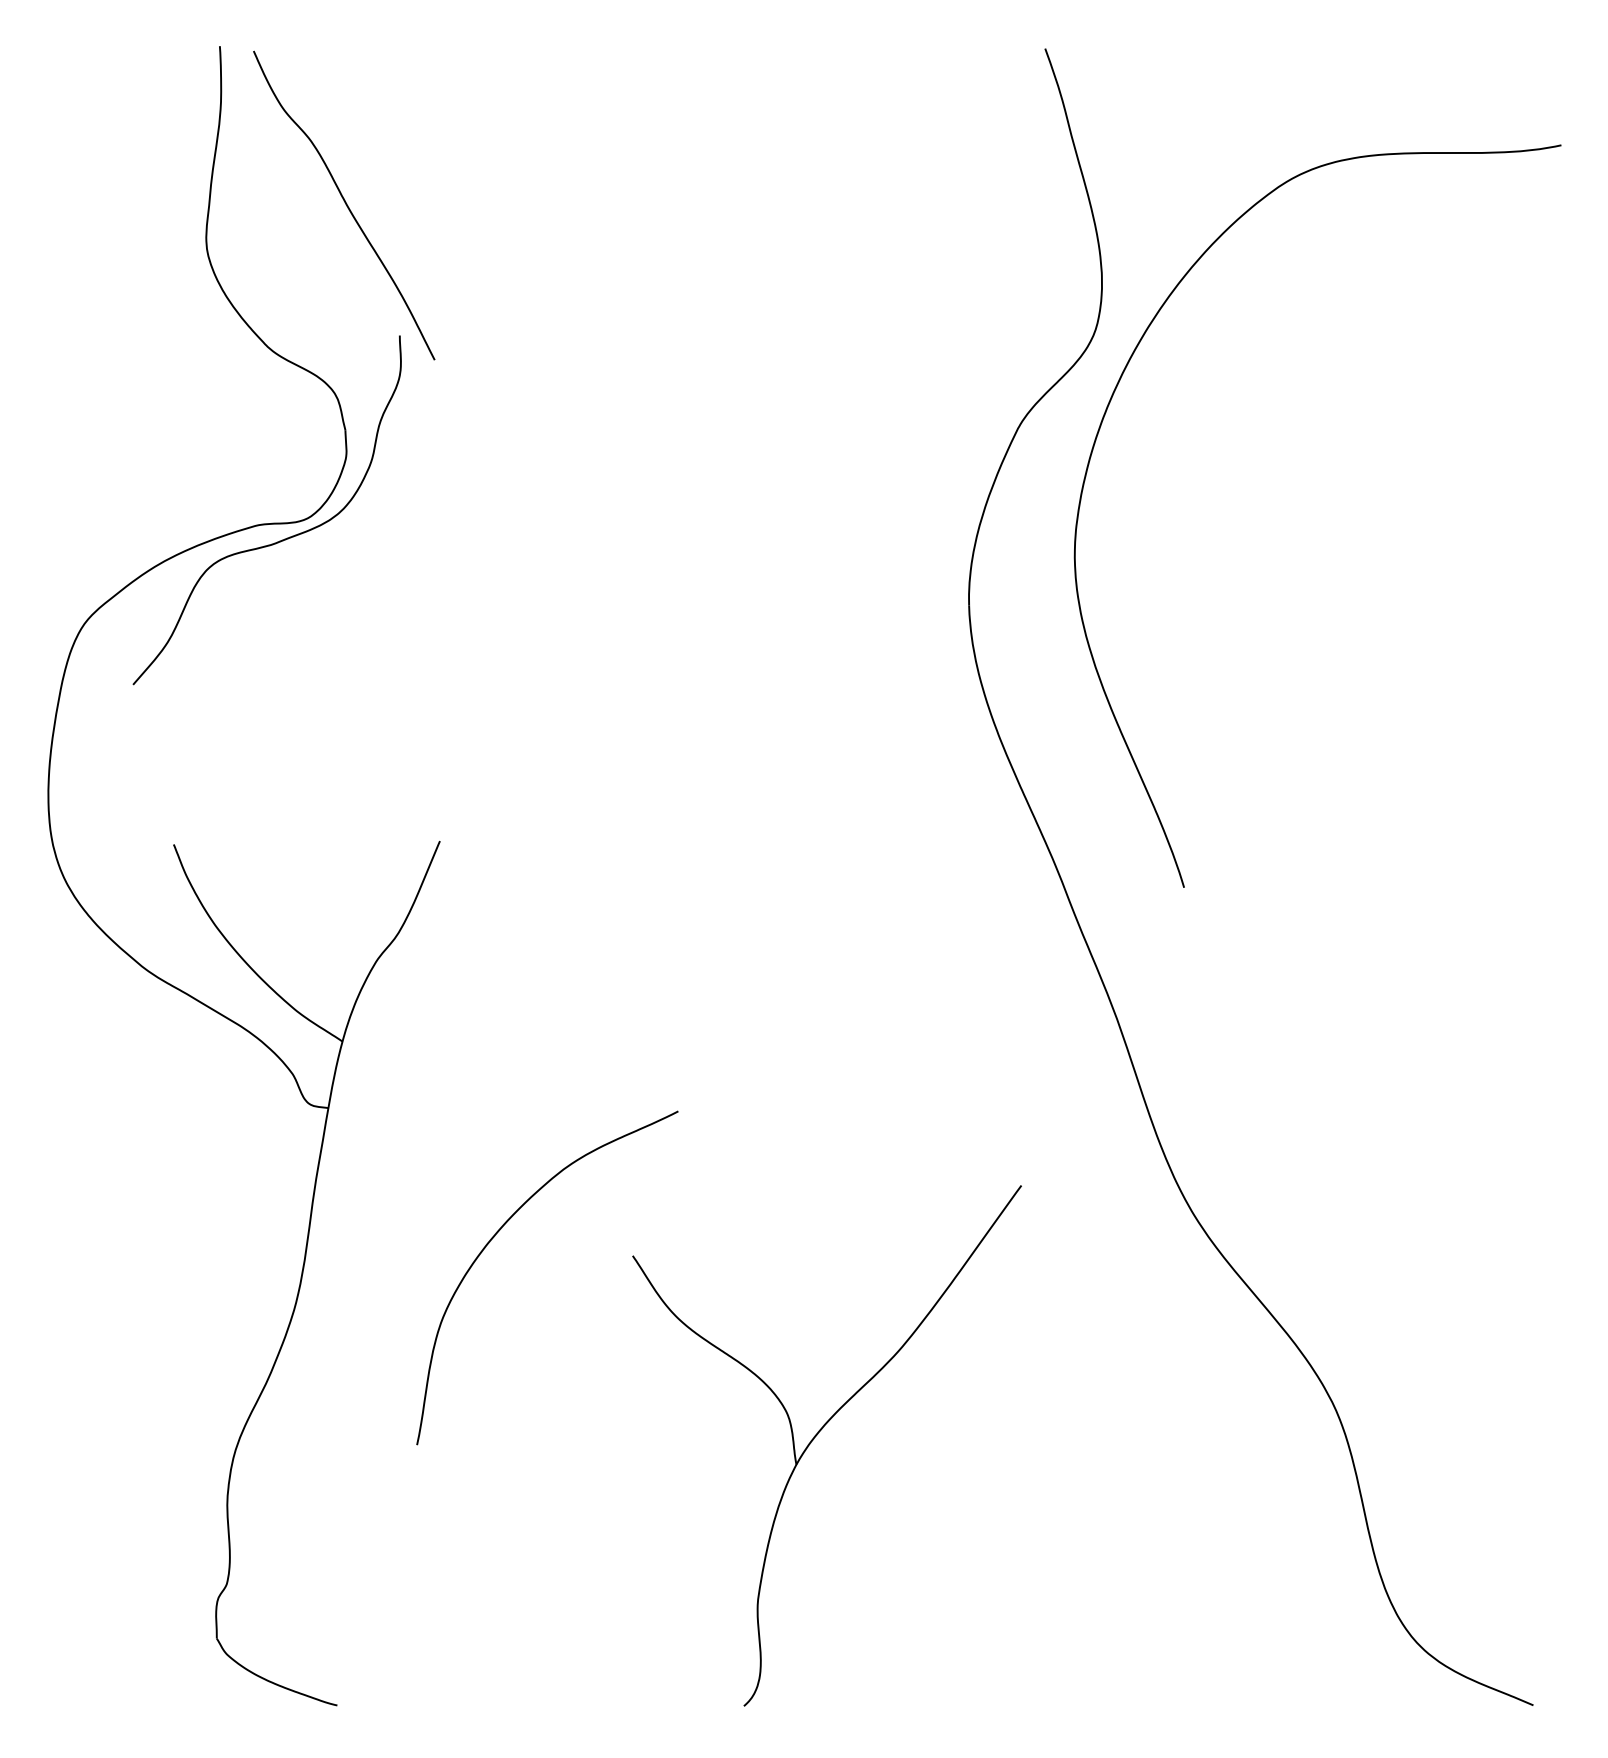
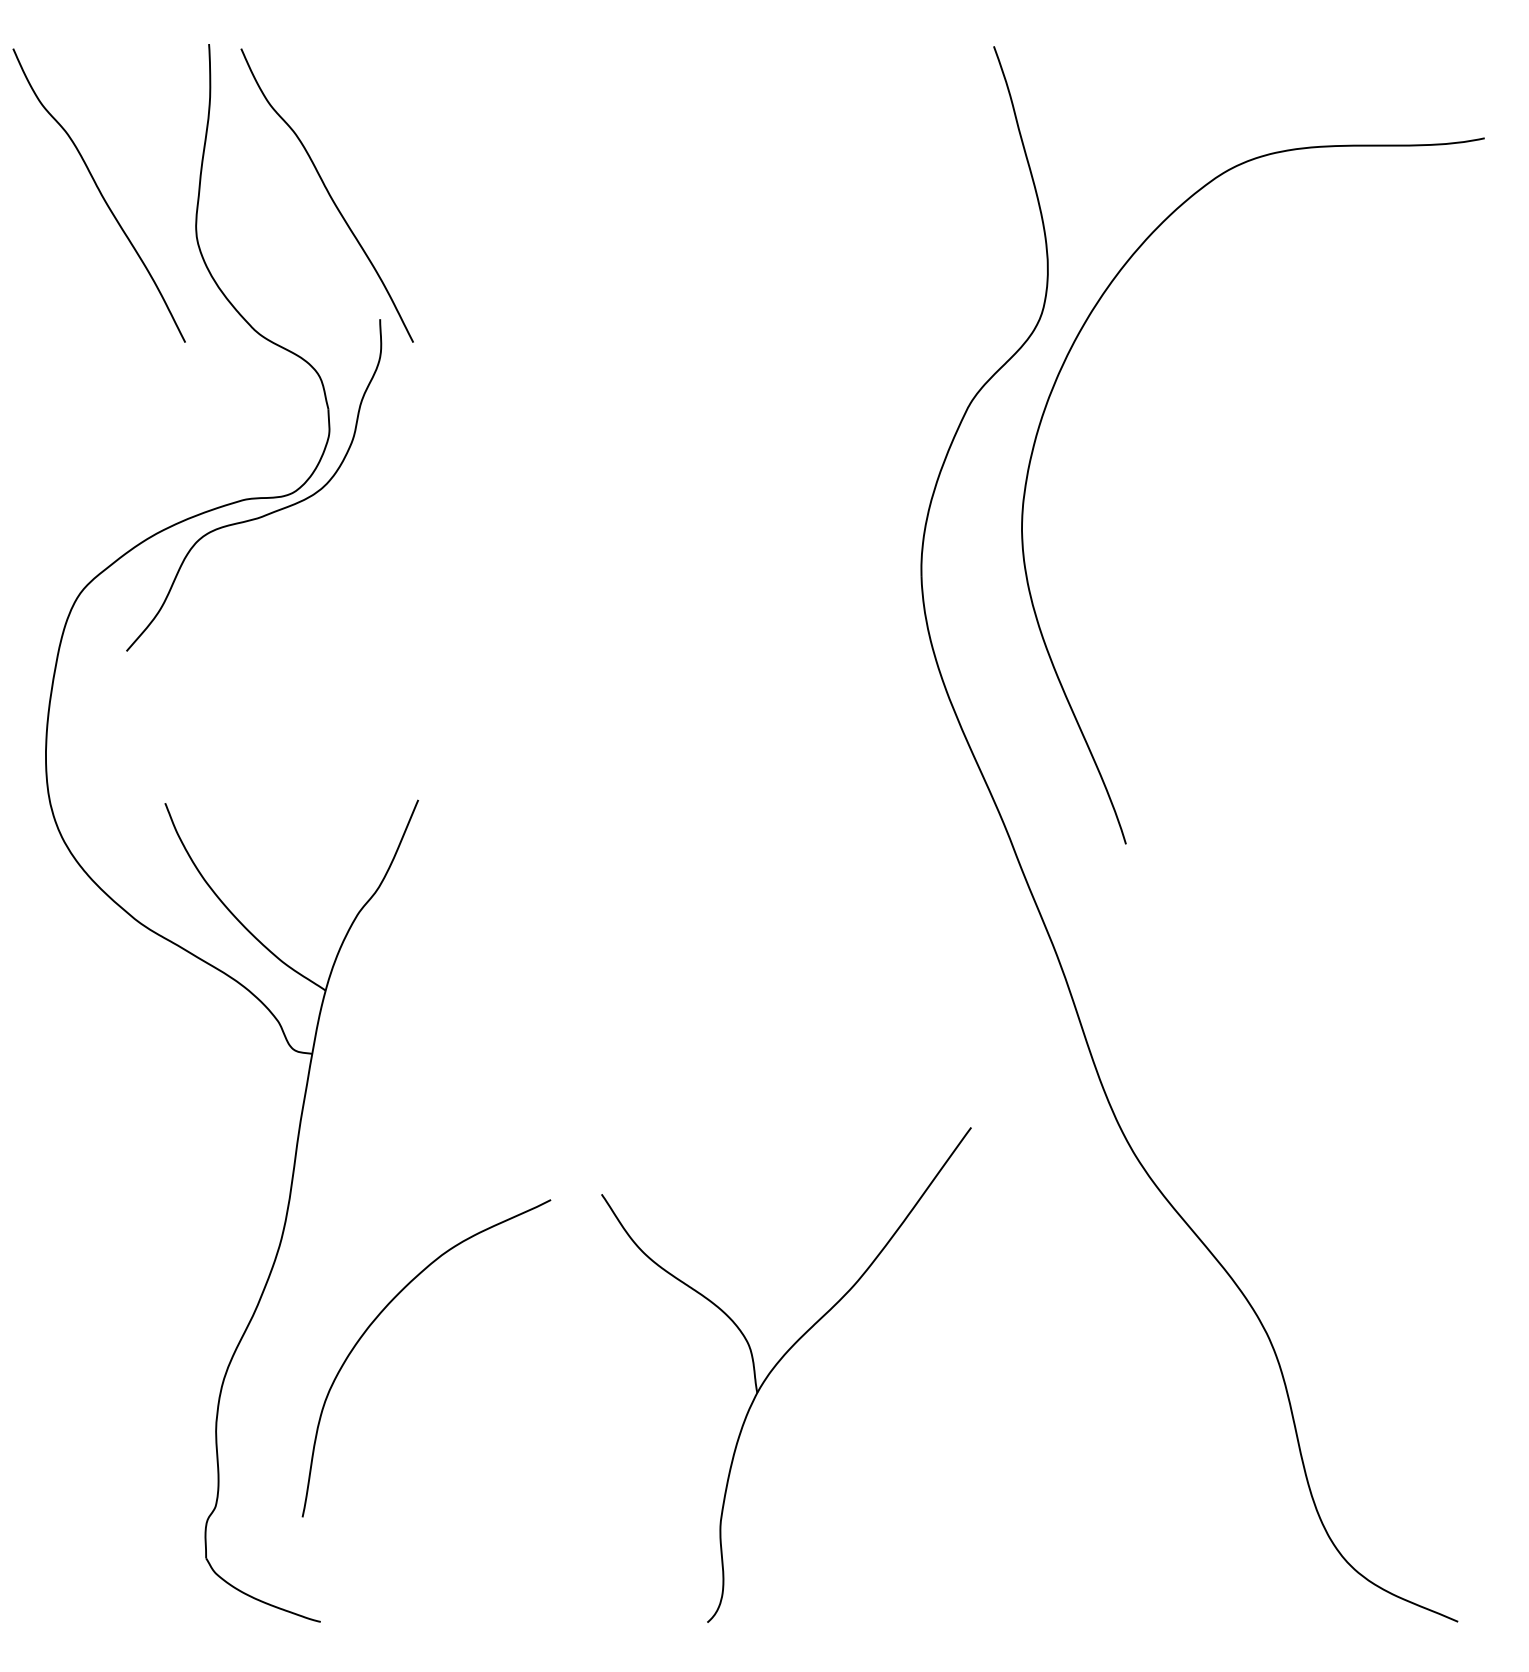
curve: (105, 205) -> (100, 195), added
curve: (495, 1236) -> (377, 1318), moved

